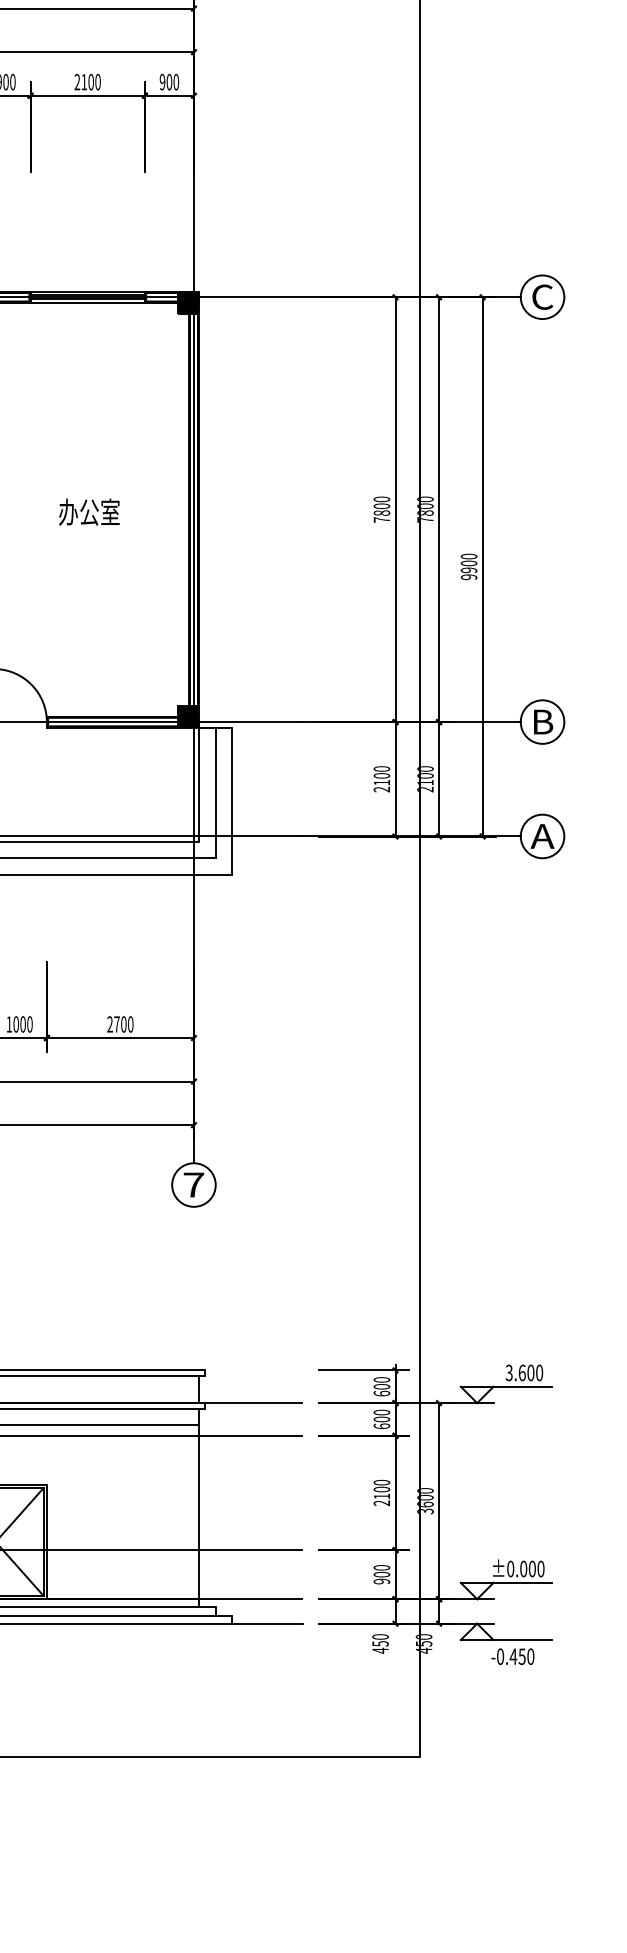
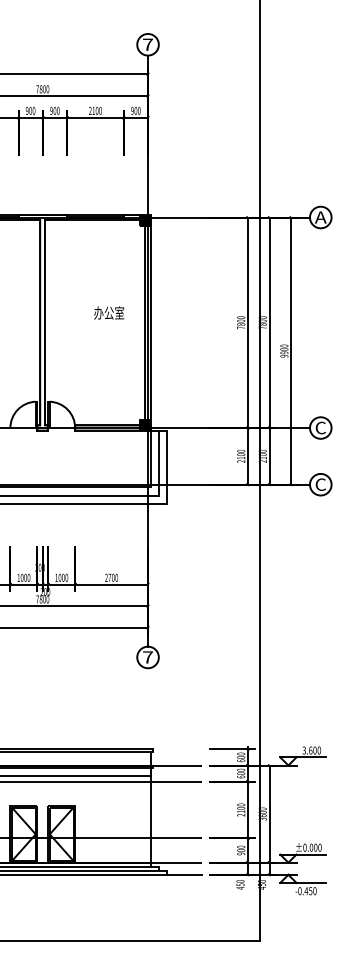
text: (541, 297) -> (320, 217), C -> A
text: (89, 511) -> (109, 312), moved
text: (541, 721) -> (320, 427), B -> C
text: (541, 836) -> (320, 484), A -> C

